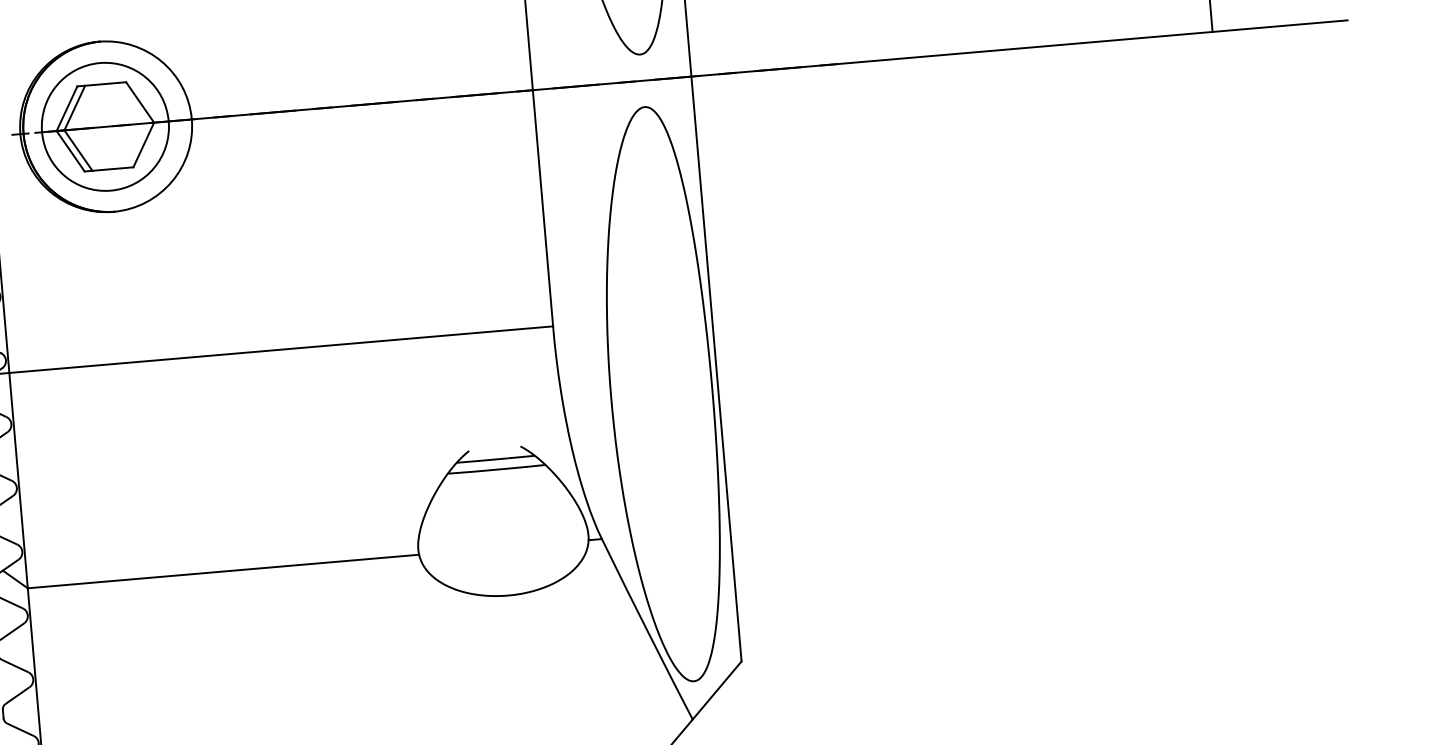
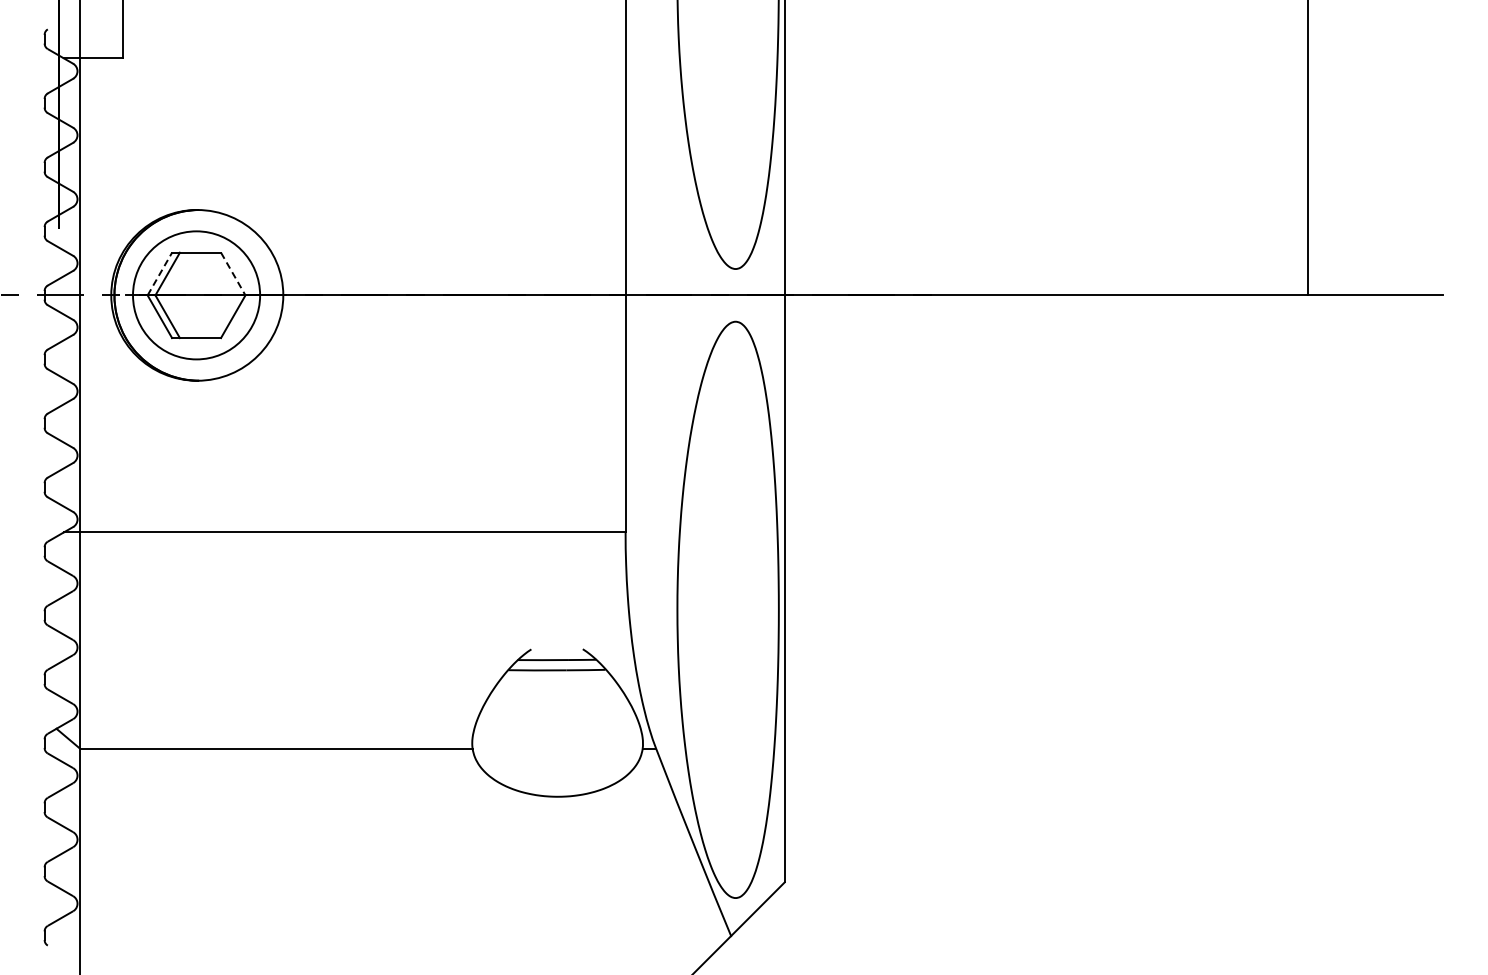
line: (140, 102) -> (233, 274), solid -> dashed
line: (66, 109) -> (159, 274), solid -> dashed

